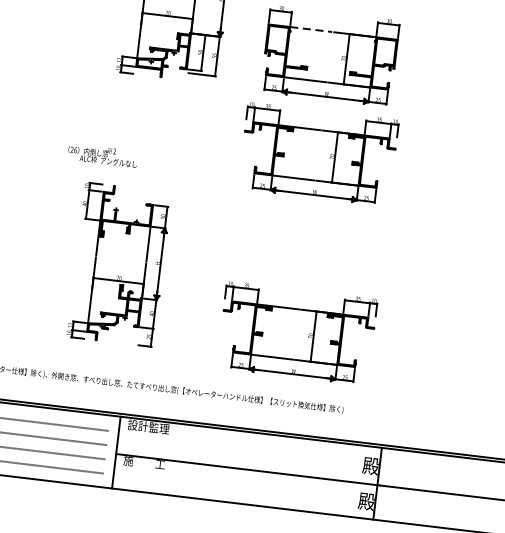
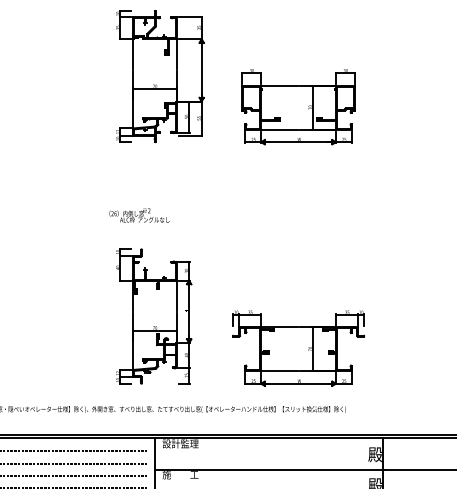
line: (311, 29) -> (279, 85), dashed -> solid
part: (318, 154) -> (298, 192), removed
text: (102, 155) -> (139, 215), moved
part: (120, 264) -> (154, 316), moved

